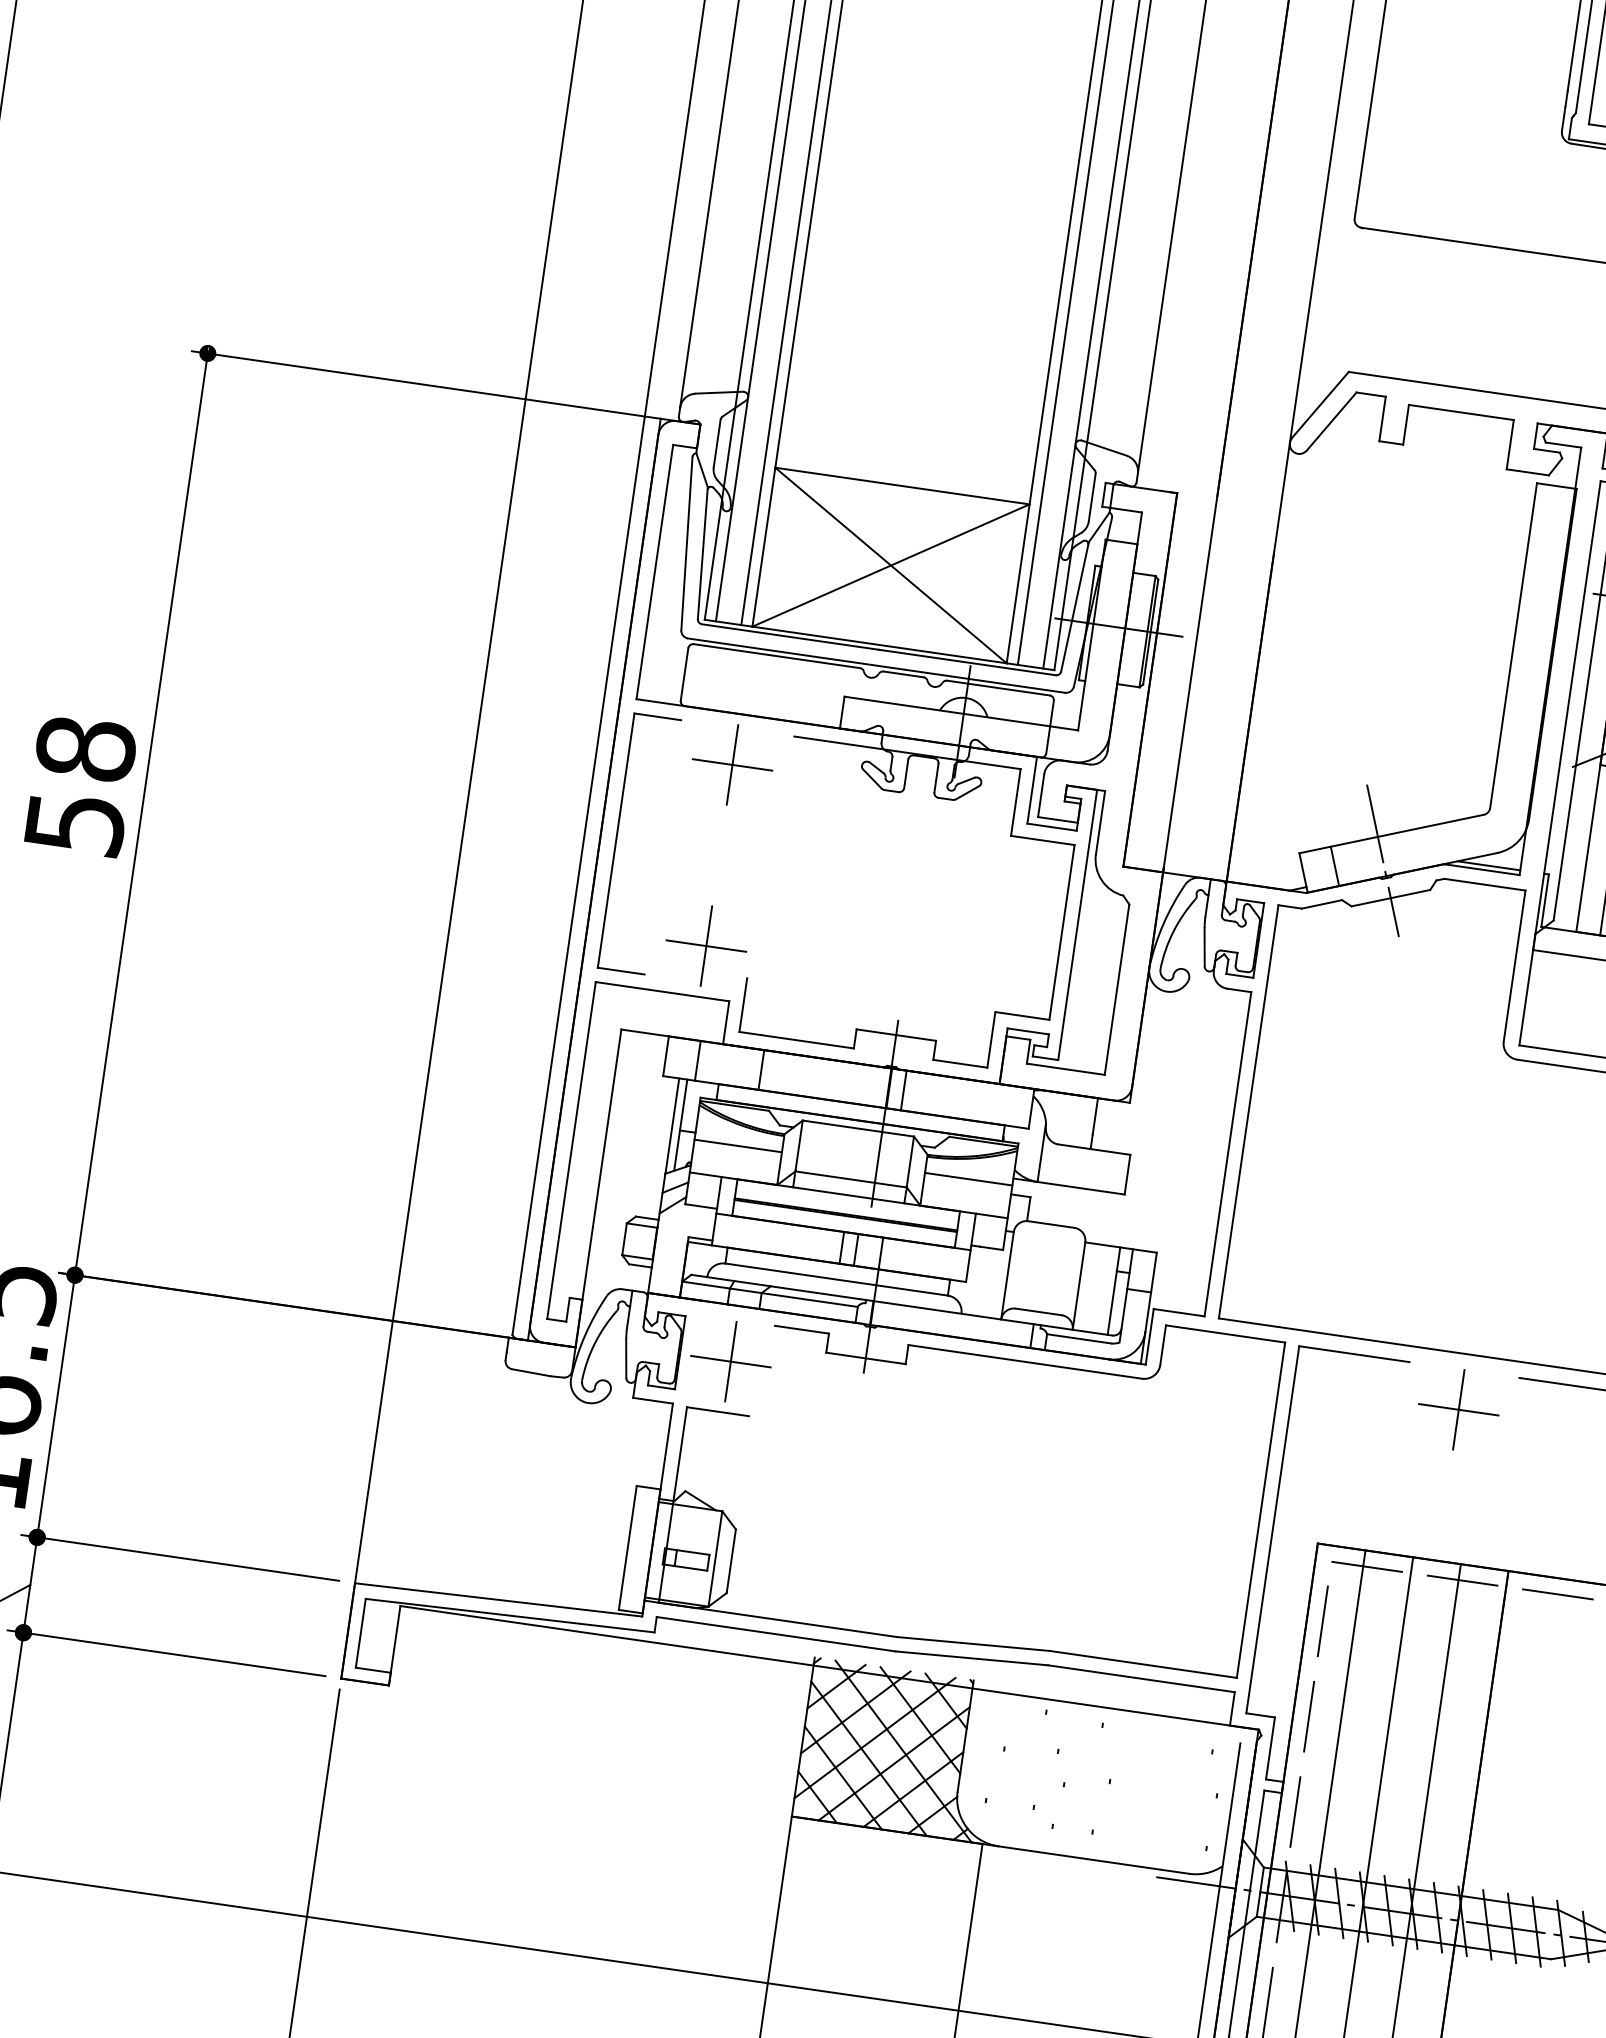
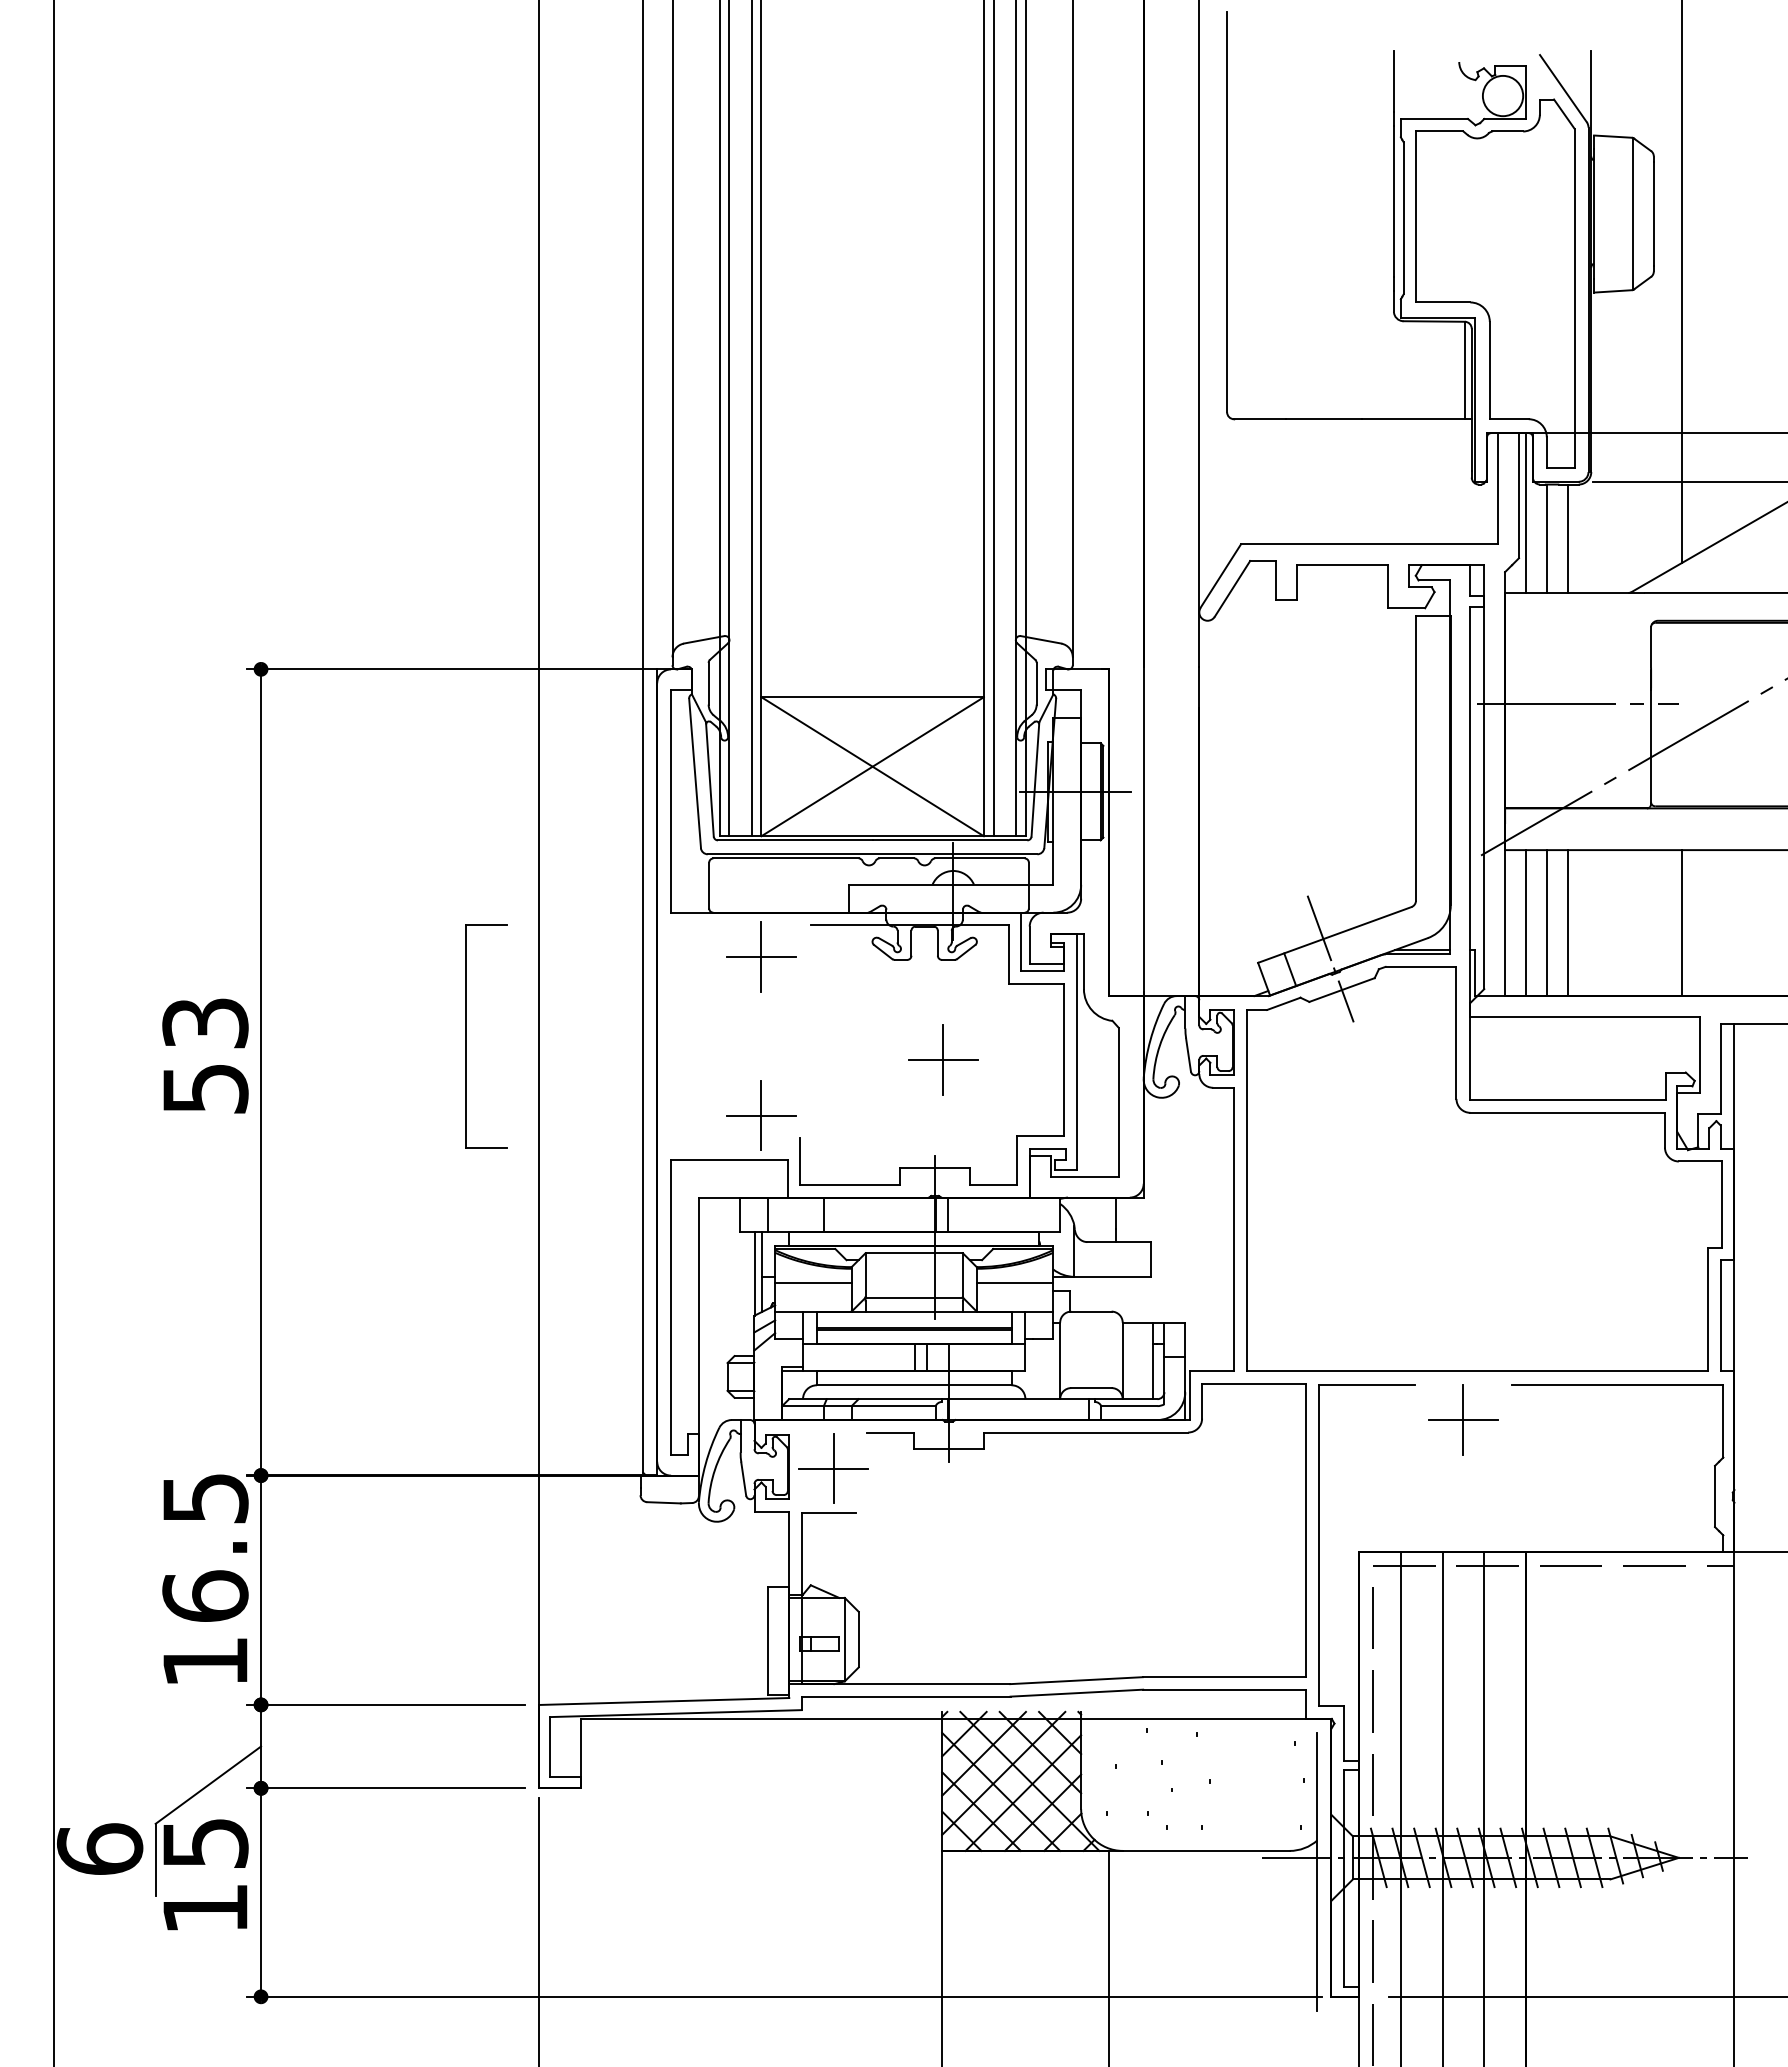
text: (86, 748) -> (205, 1022), 58 -> 53
part: (616, 840) -> (466, 1036), moved
part: (923, 911) -> (943, 1059), added

